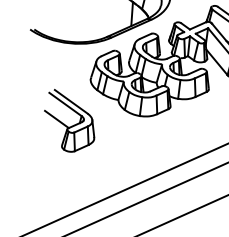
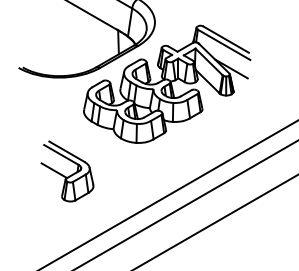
part: (69, 121) -> (67, 171), moved

